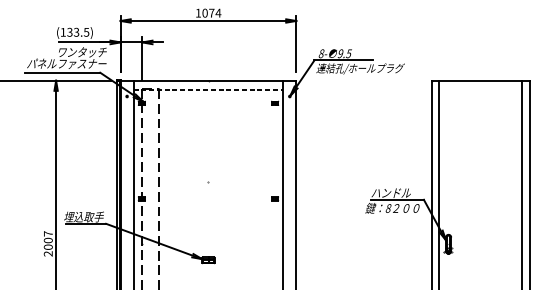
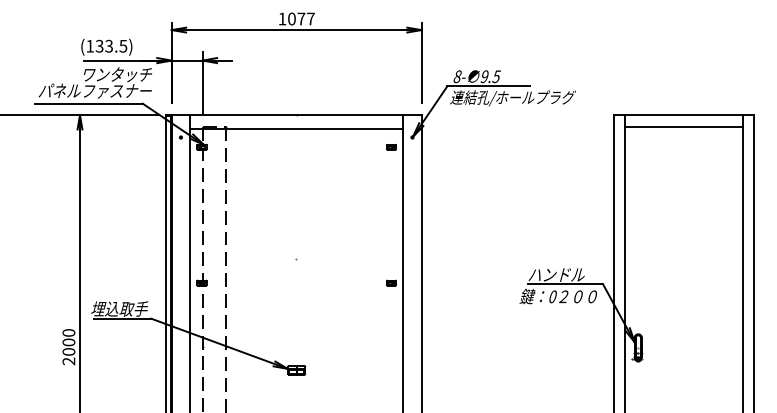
text: (218, 12) -> (310, 18), 1074 -> 1077
line: (480, 88) -> (683, 126), added
line: (209, 90) -> (297, 128), dashed -> solid
text: (388, 208) -> (552, 296), 8 -> 0
text: (48, 233) -> (68, 332), 2007 -> 2000

